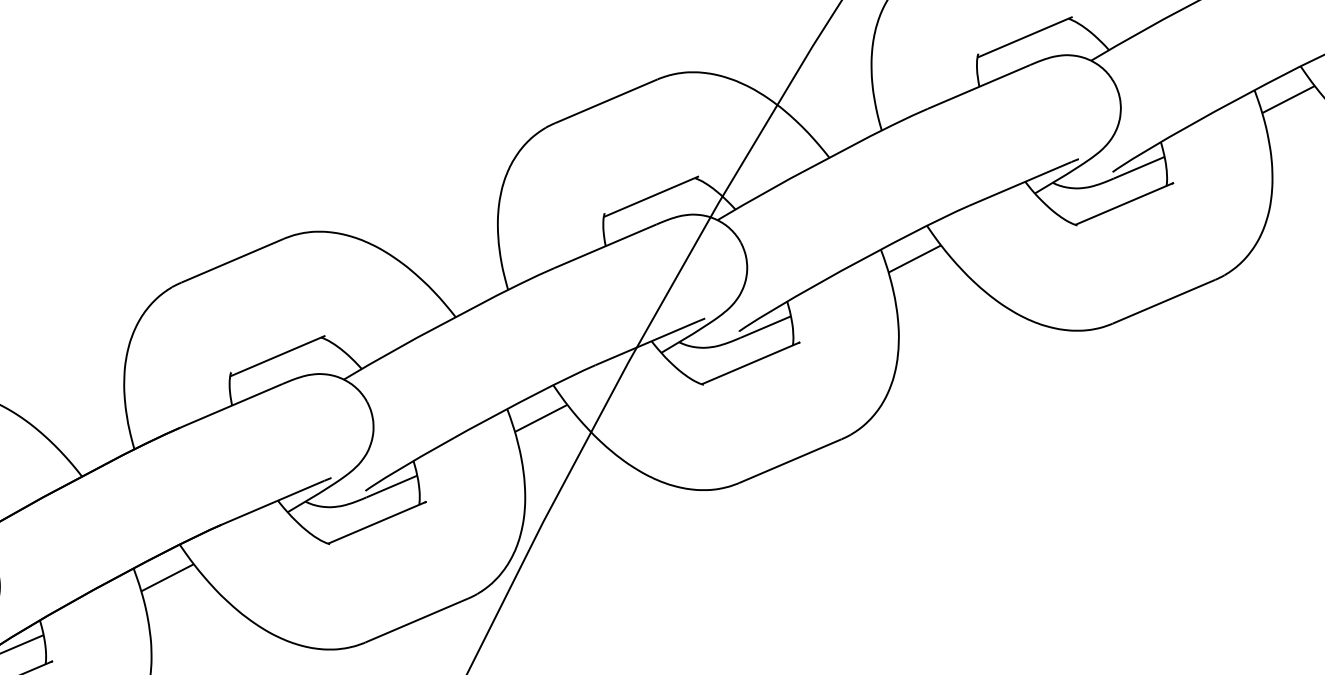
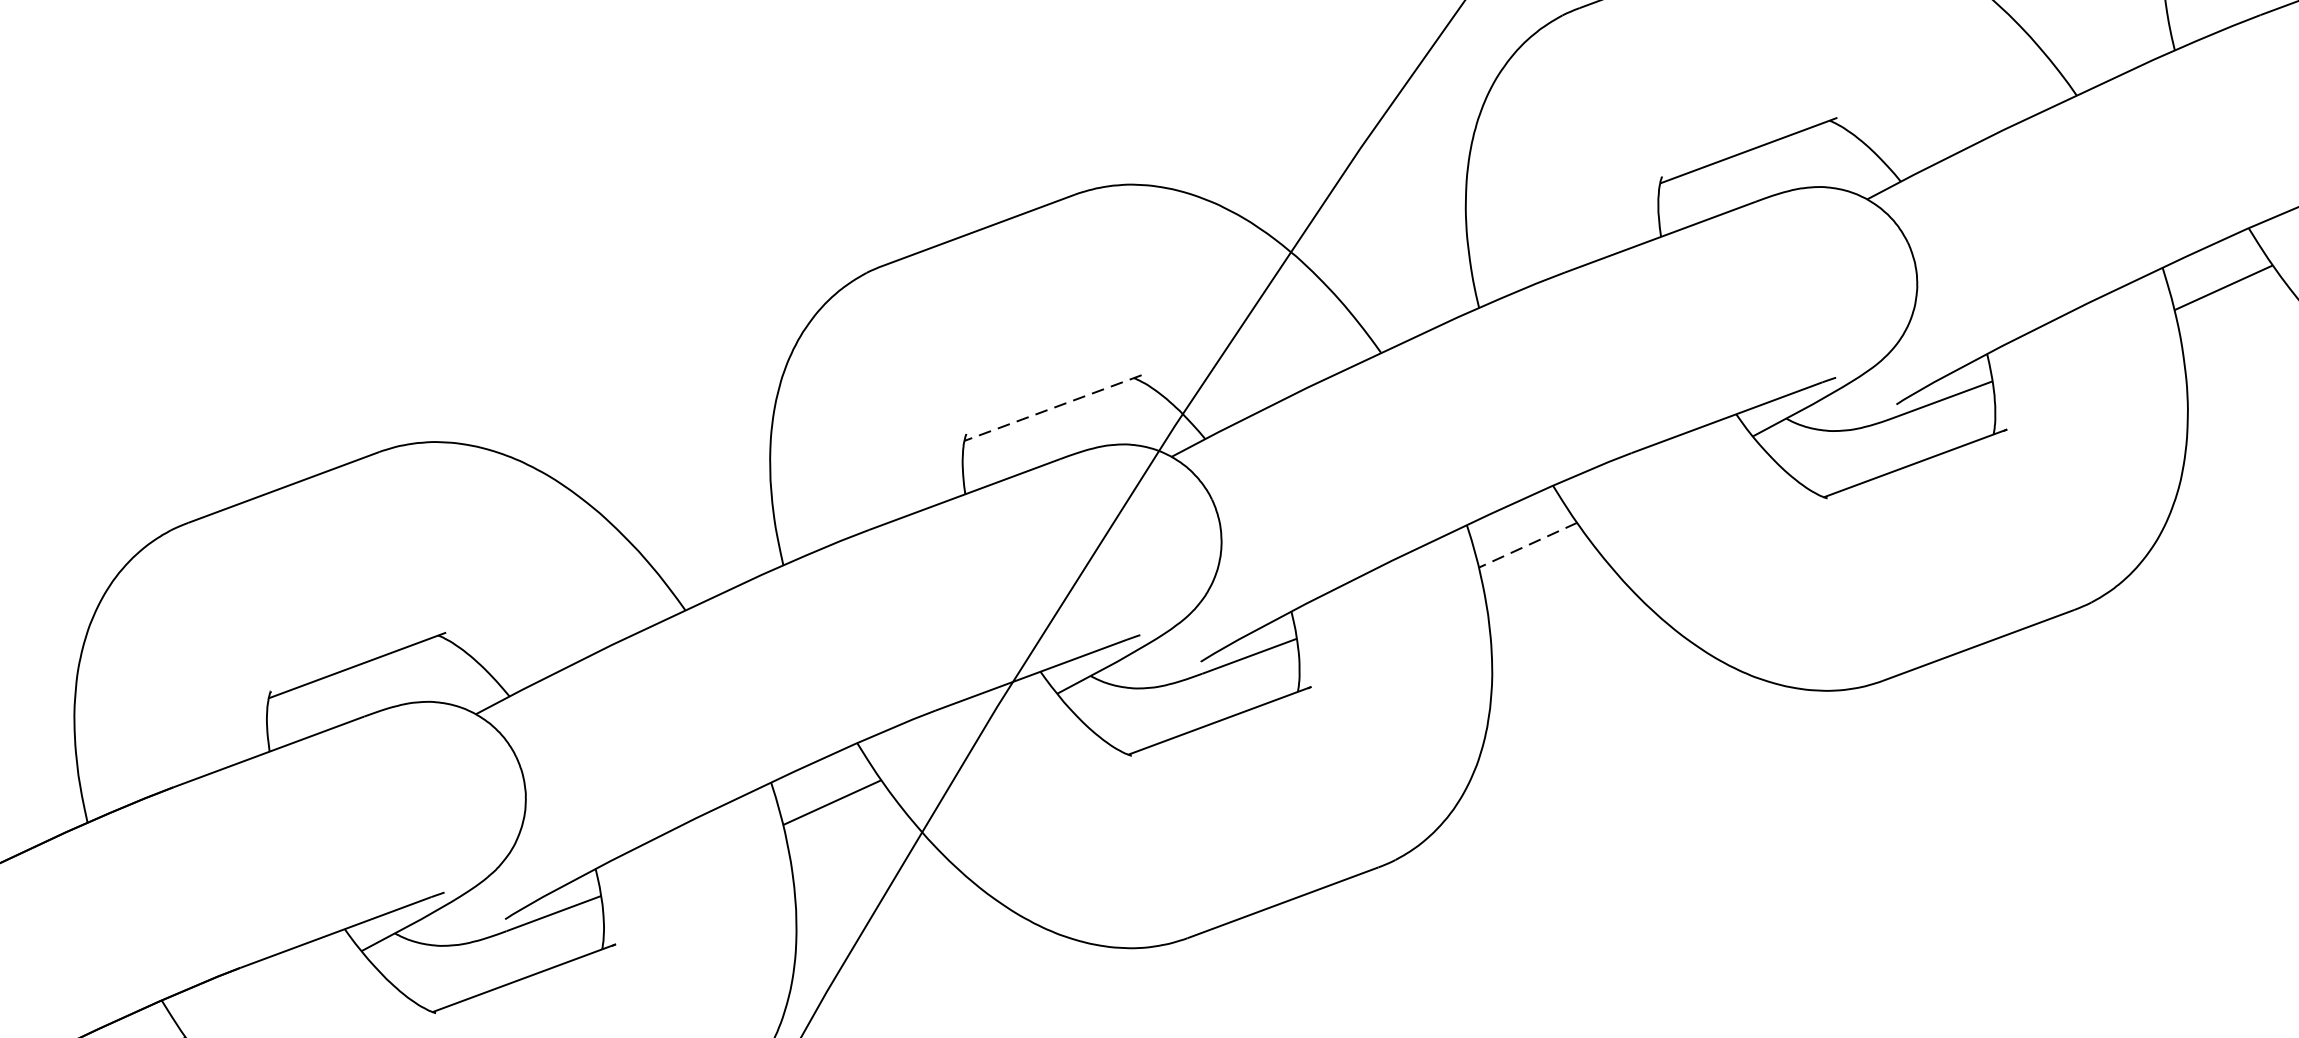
line: (651, 196) -> (1053, 407), solid -> dashed
line: (914, 258) -> (1527, 544), solid -> dashed

